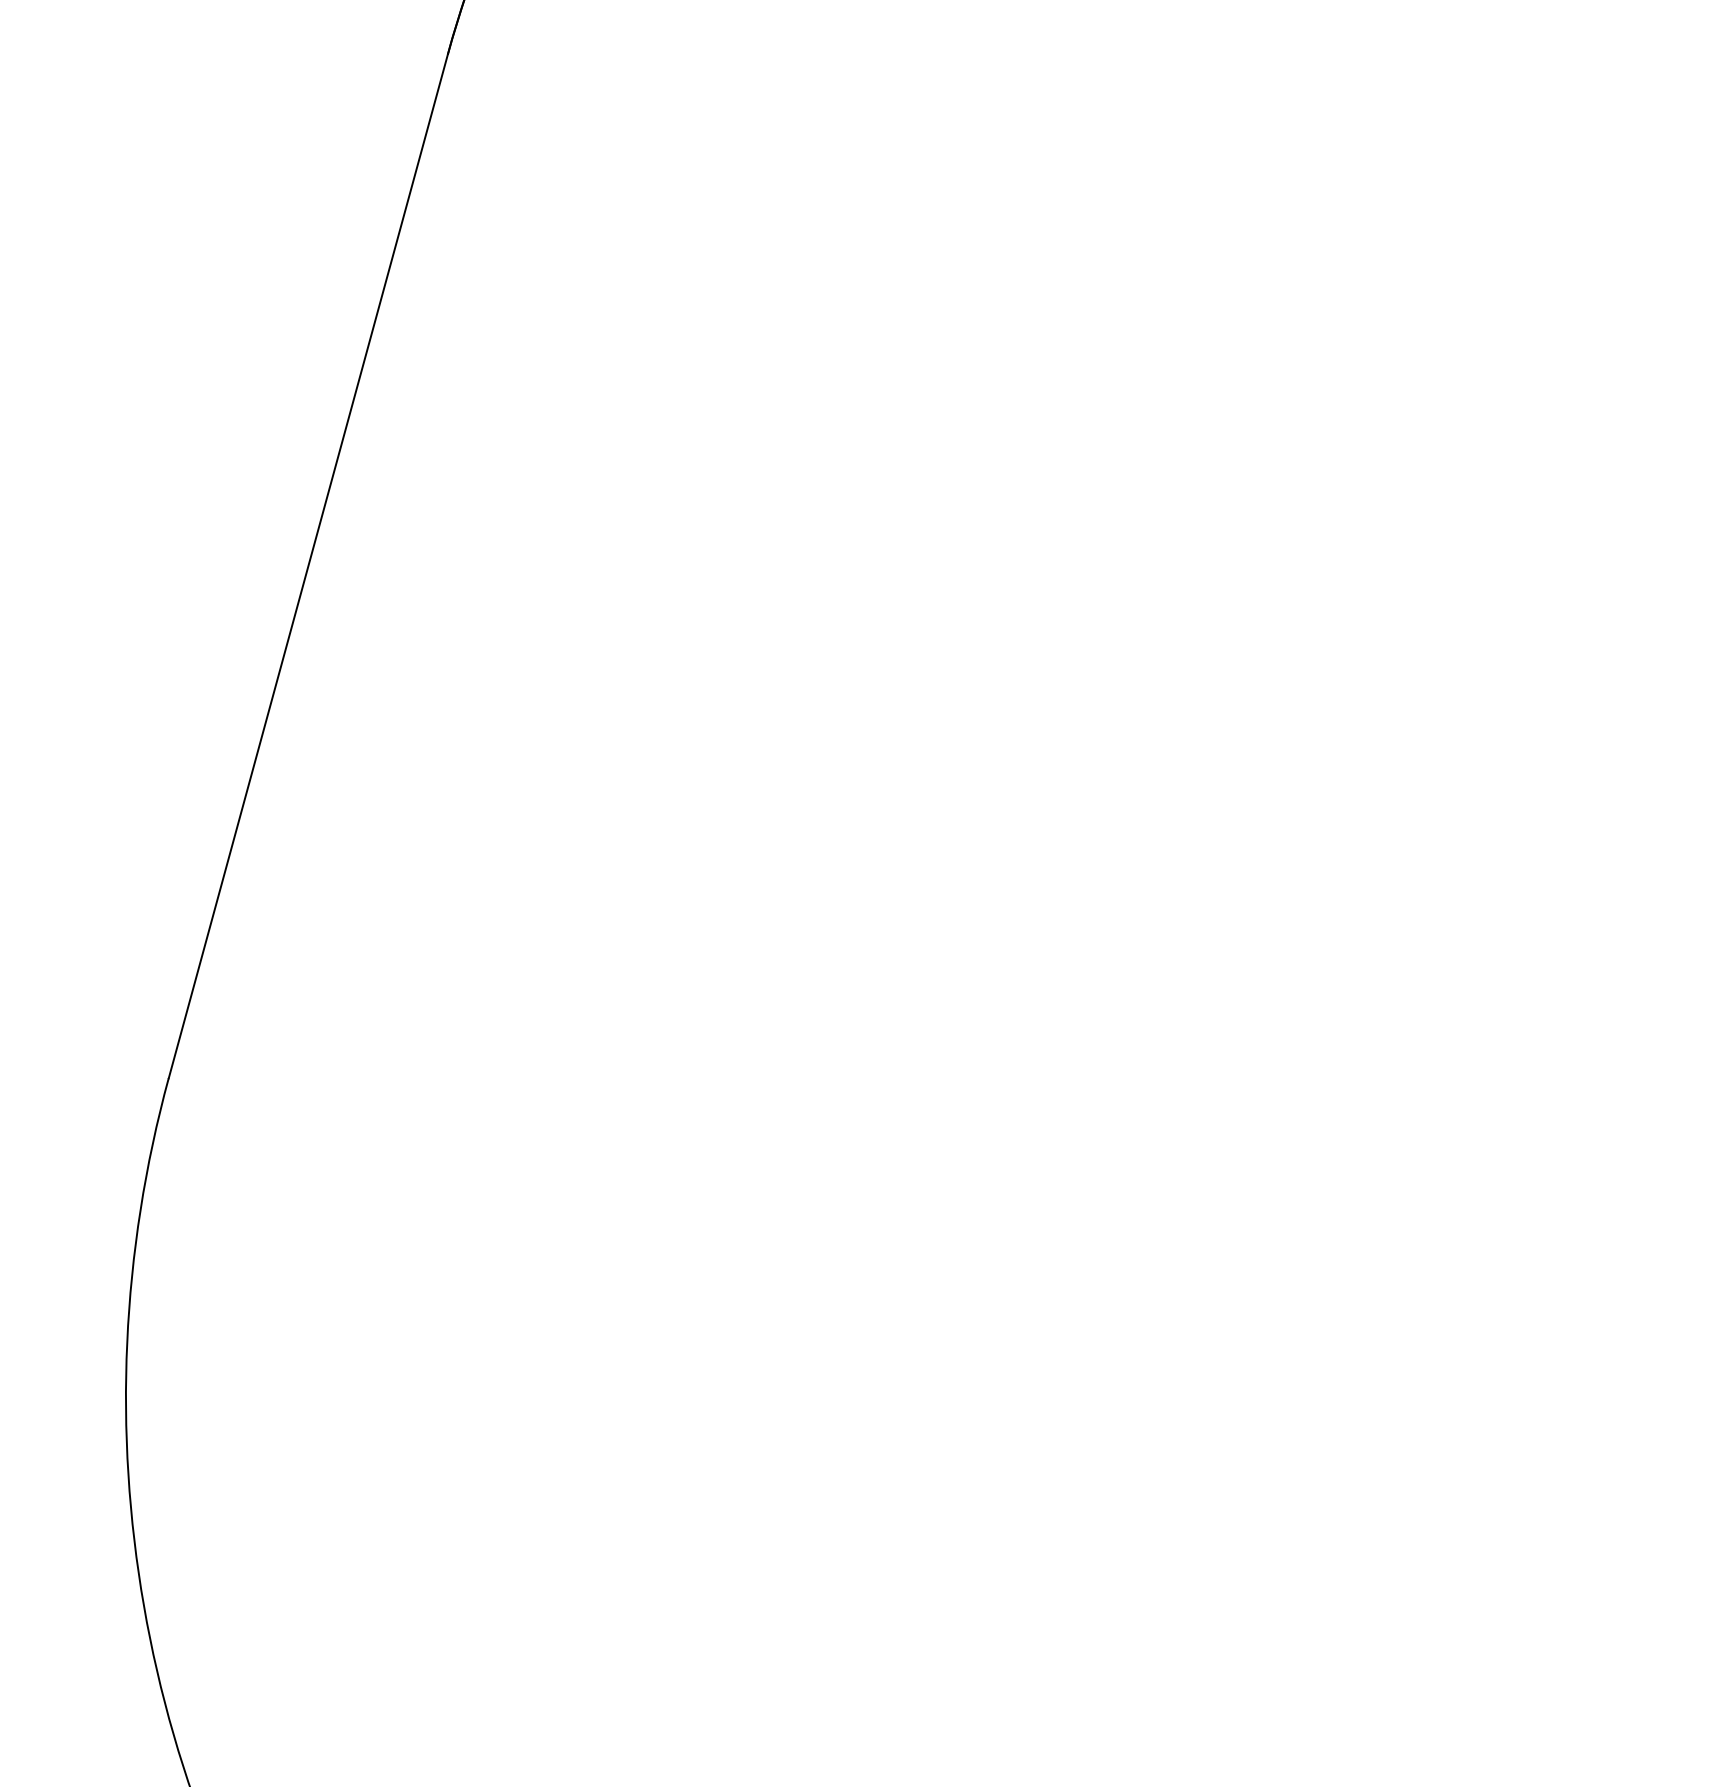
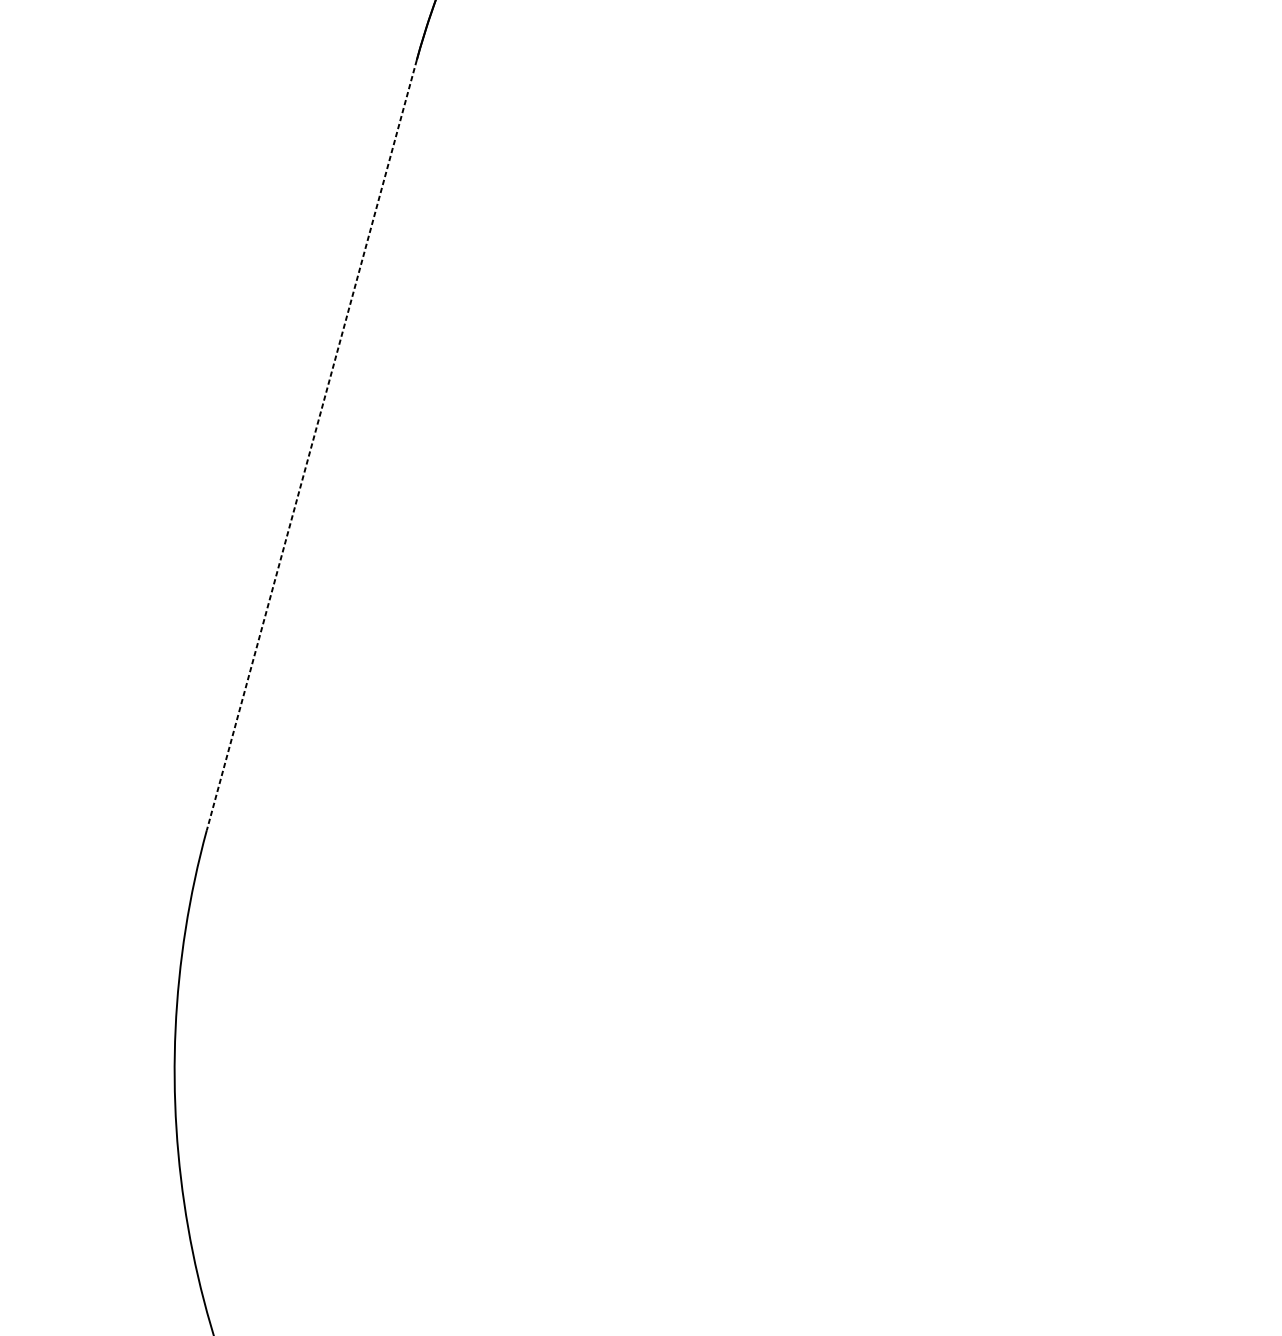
line: (308, 566) -> (311, 445), solid -> dashed

